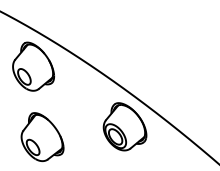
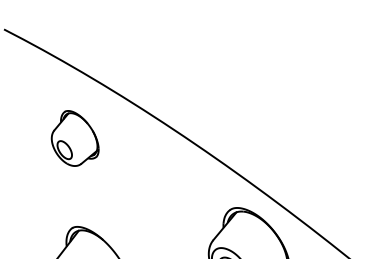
part: (33, 66) -> (75, 138), size x0.6

